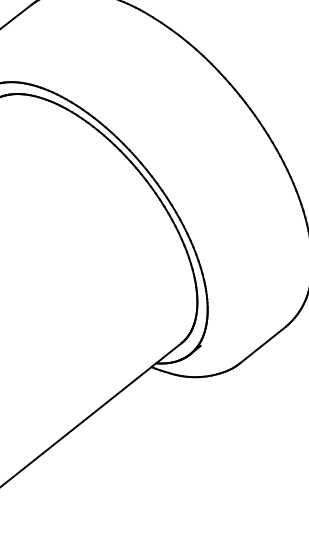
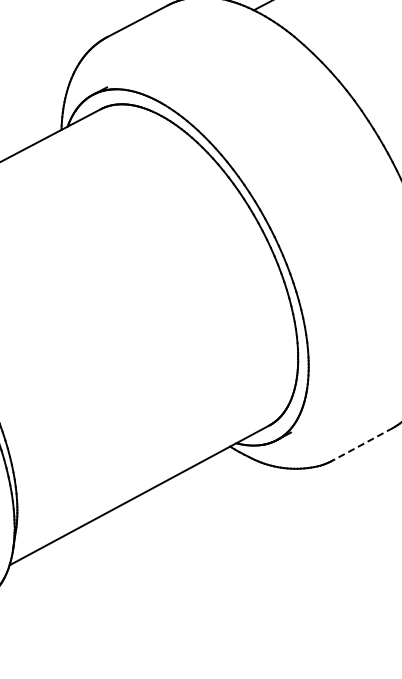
line: (262, 345) -> (362, 444), solid -> dashed

